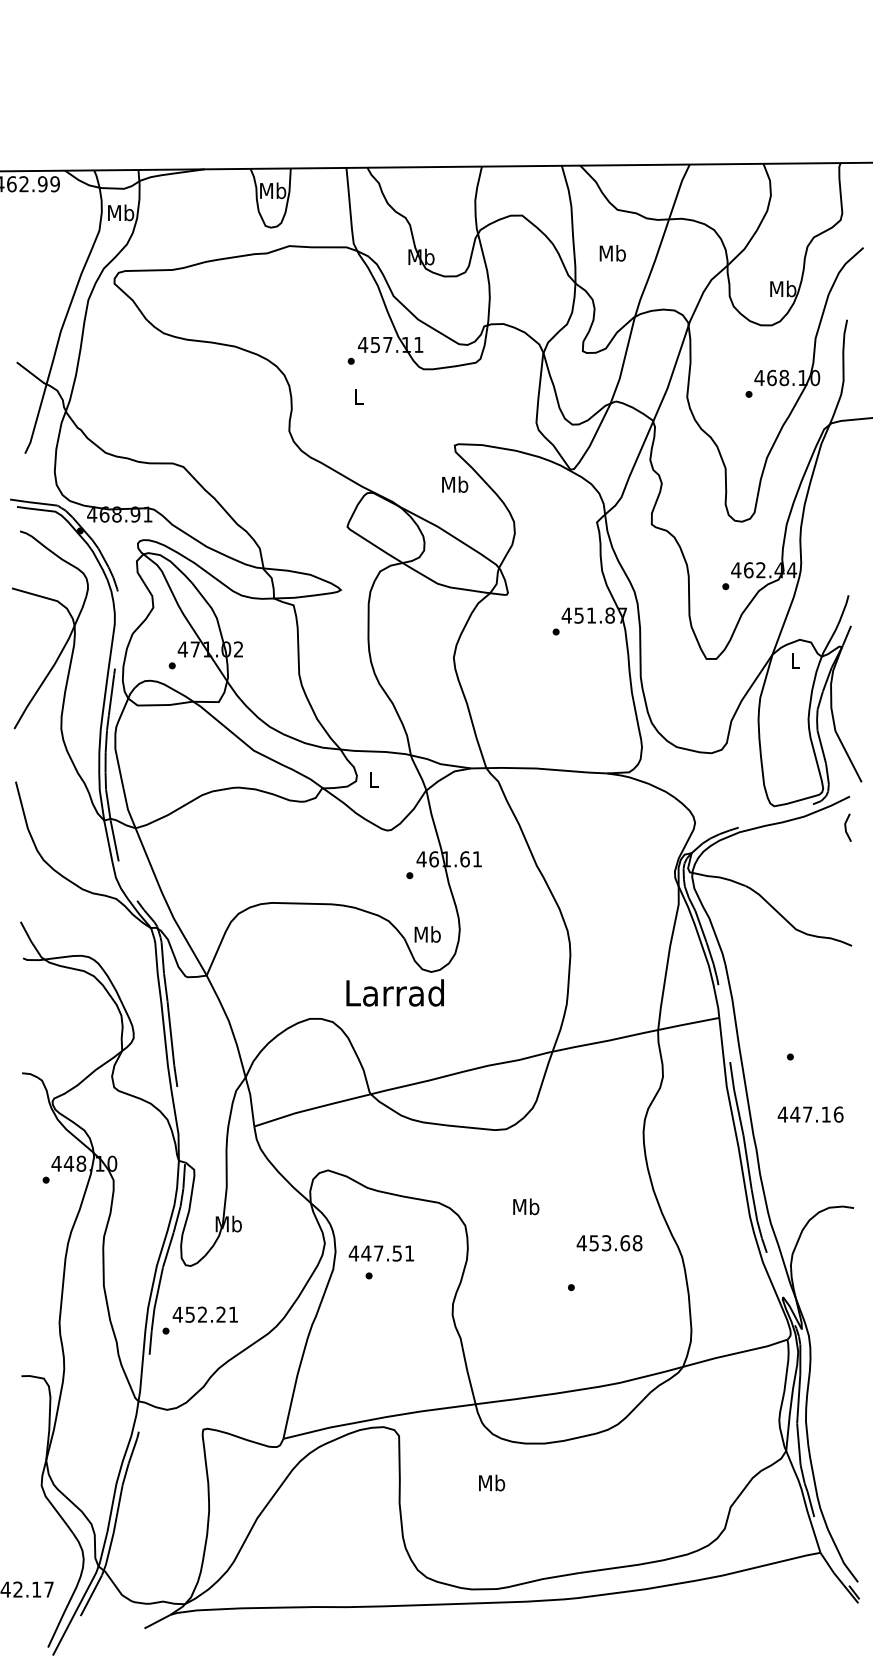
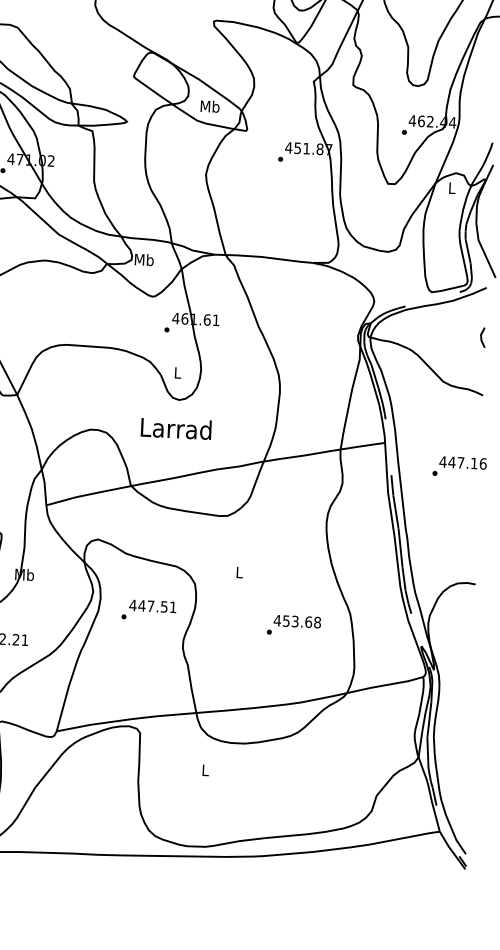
text: (455, 484) -> (210, 106), moved
text: (374, 779) -> (144, 259), L -> Mb
line: (846, 827) -> (481, 337), moved
text: (427, 934) -> (177, 372), Mb -> L
text: (394, 992) -> (175, 428), moved
text: (810, 1114) -> (462, 462), moved
text: (526, 1206) -> (239, 572), Mb -> L
text: (609, 1243) -> (297, 621), moved
text: (381, 1253) -> (152, 606), moved
text: (492, 1482) -> (205, 769), Mb -> L

